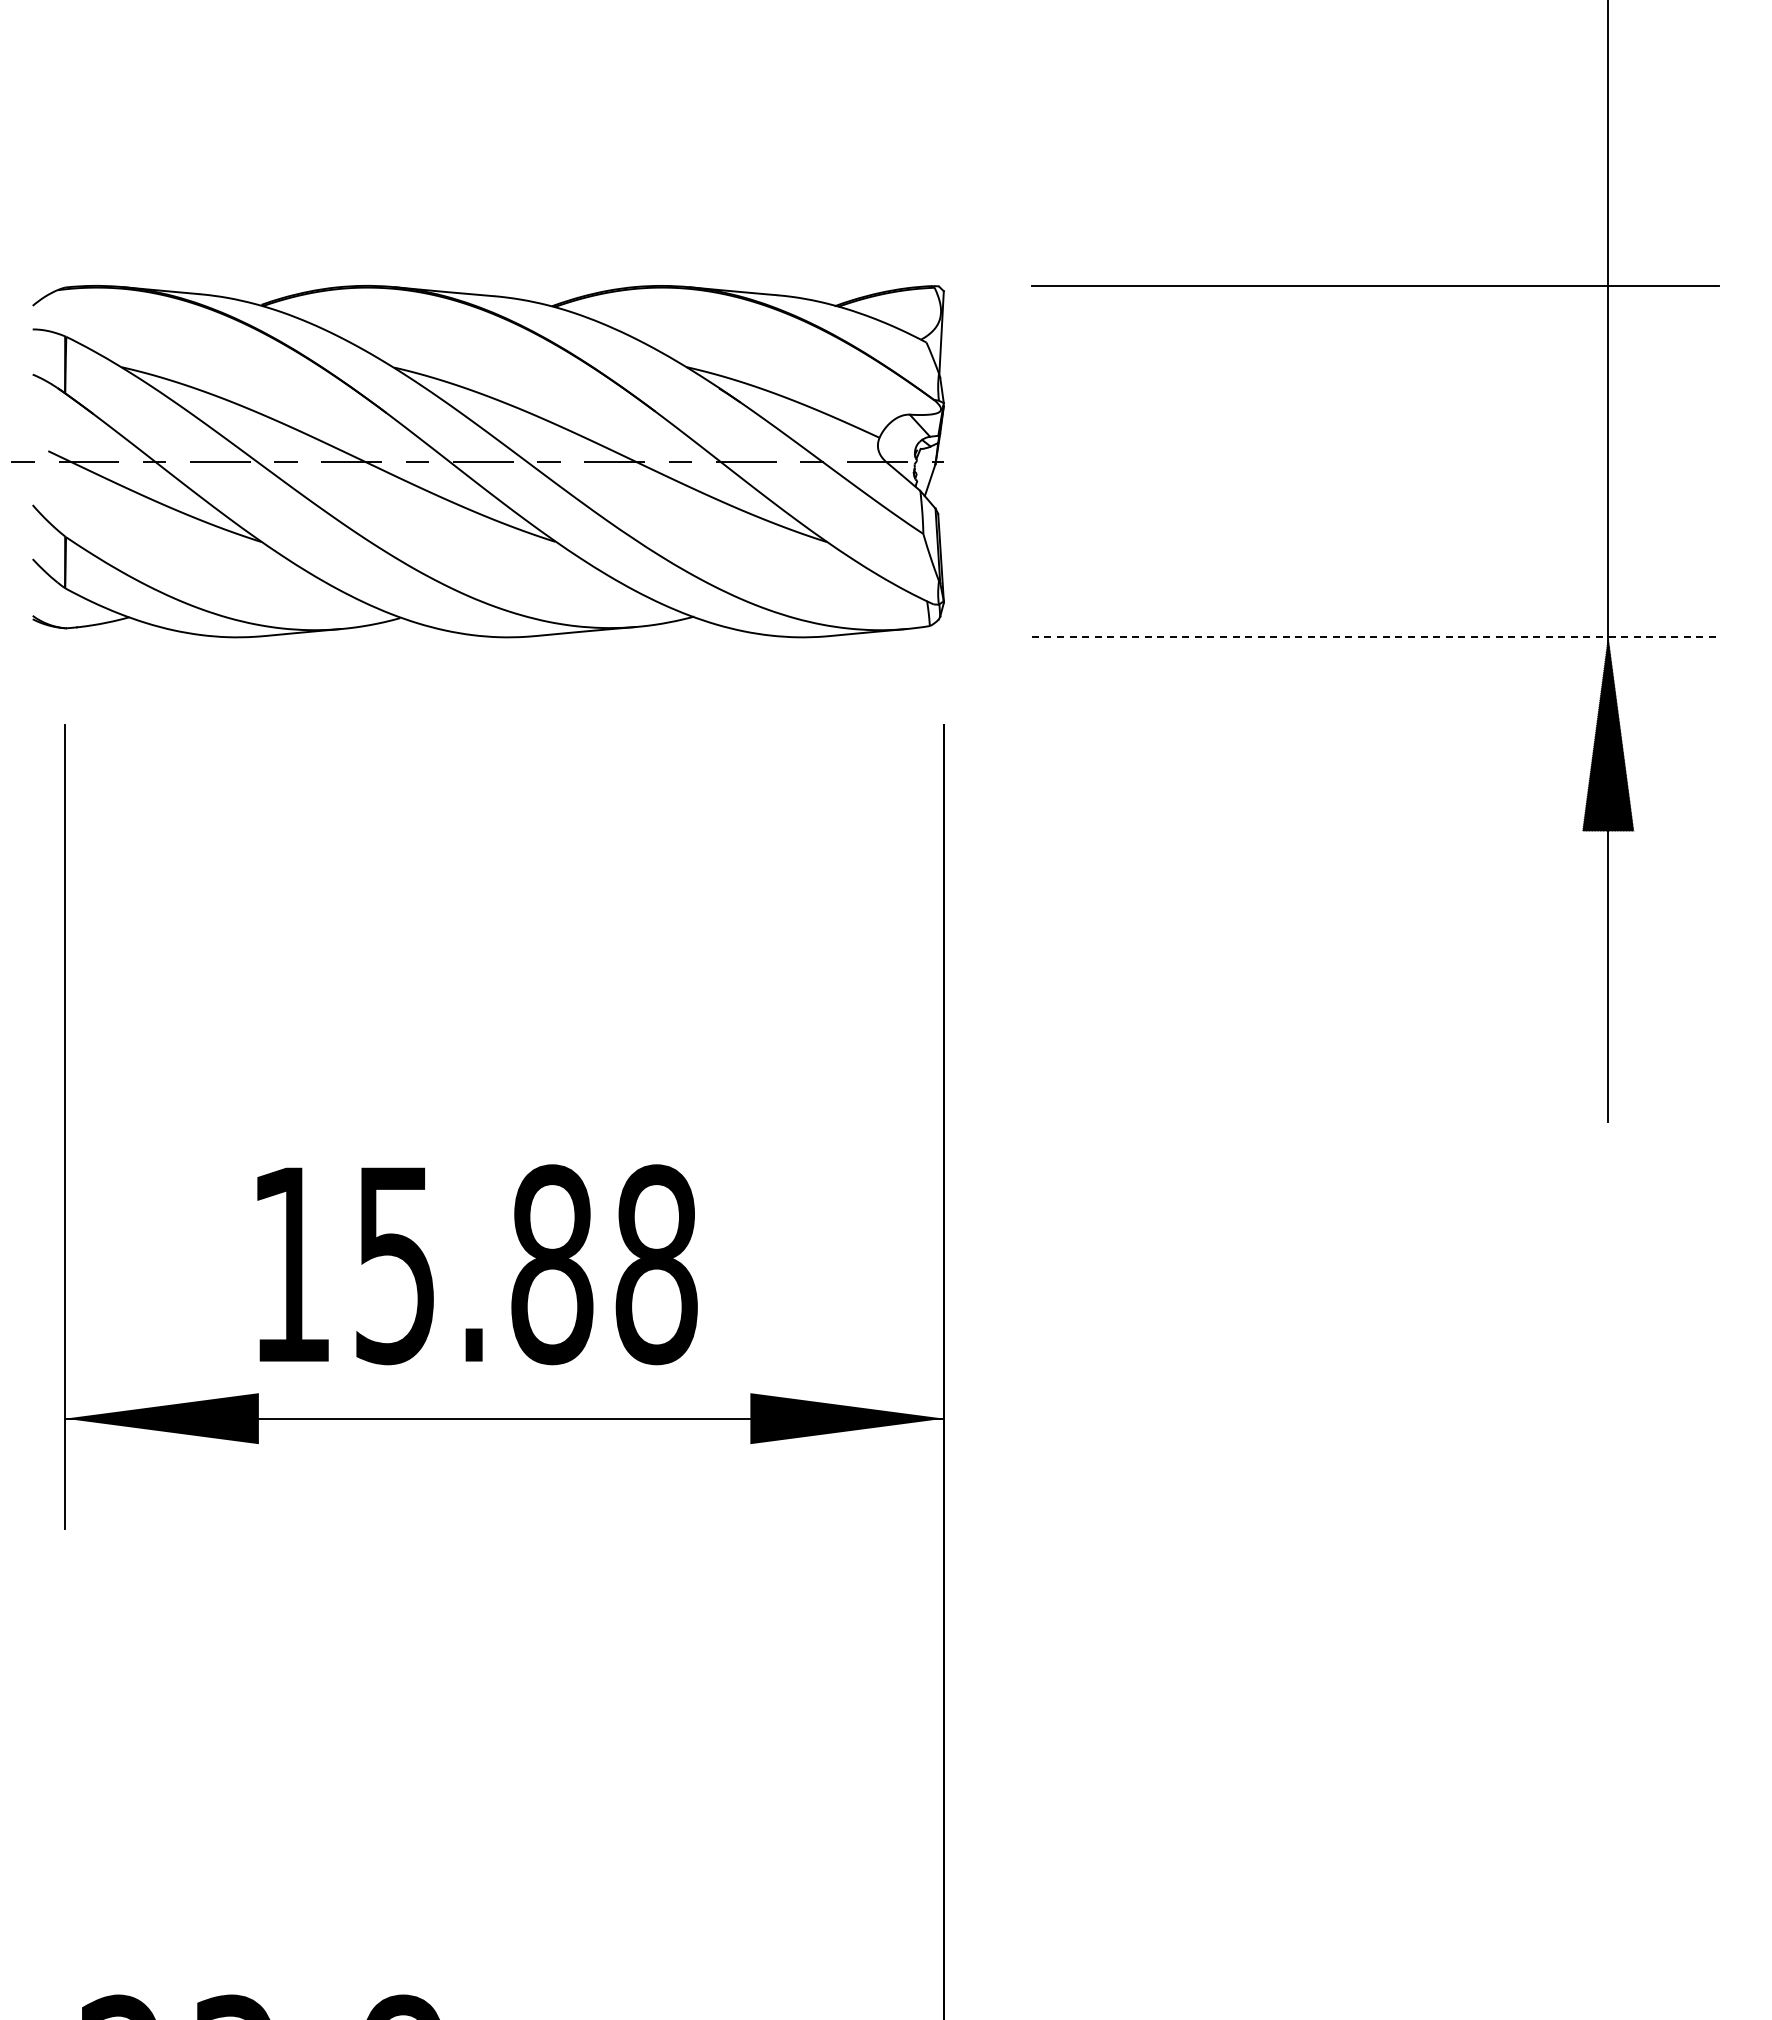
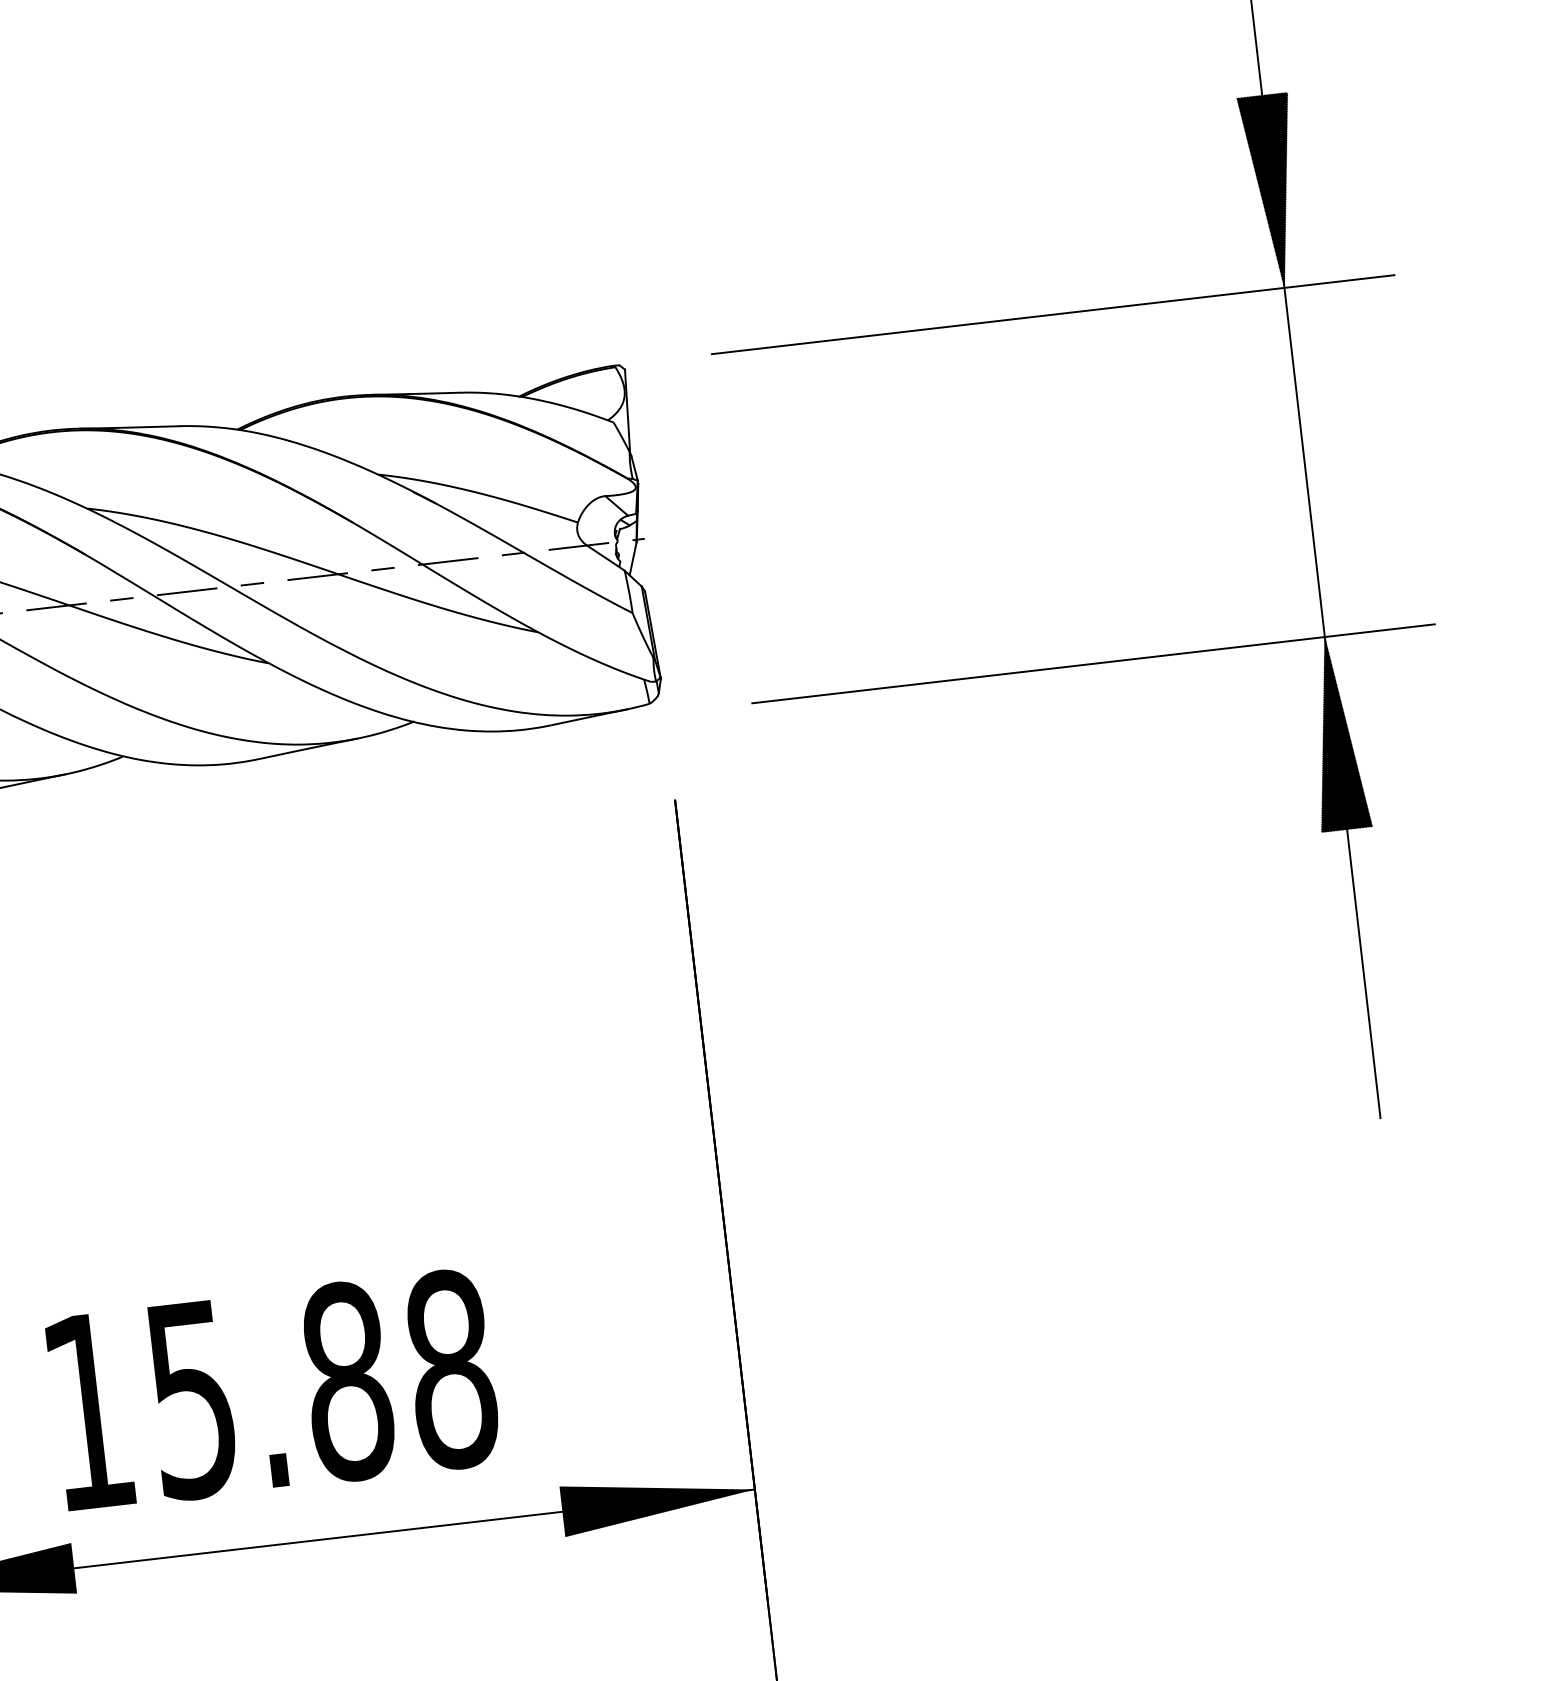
hatch: (1607, 188) -> (1272, 191), added
line: (1375, 637) -> (1093, 663), dashed -> solid

